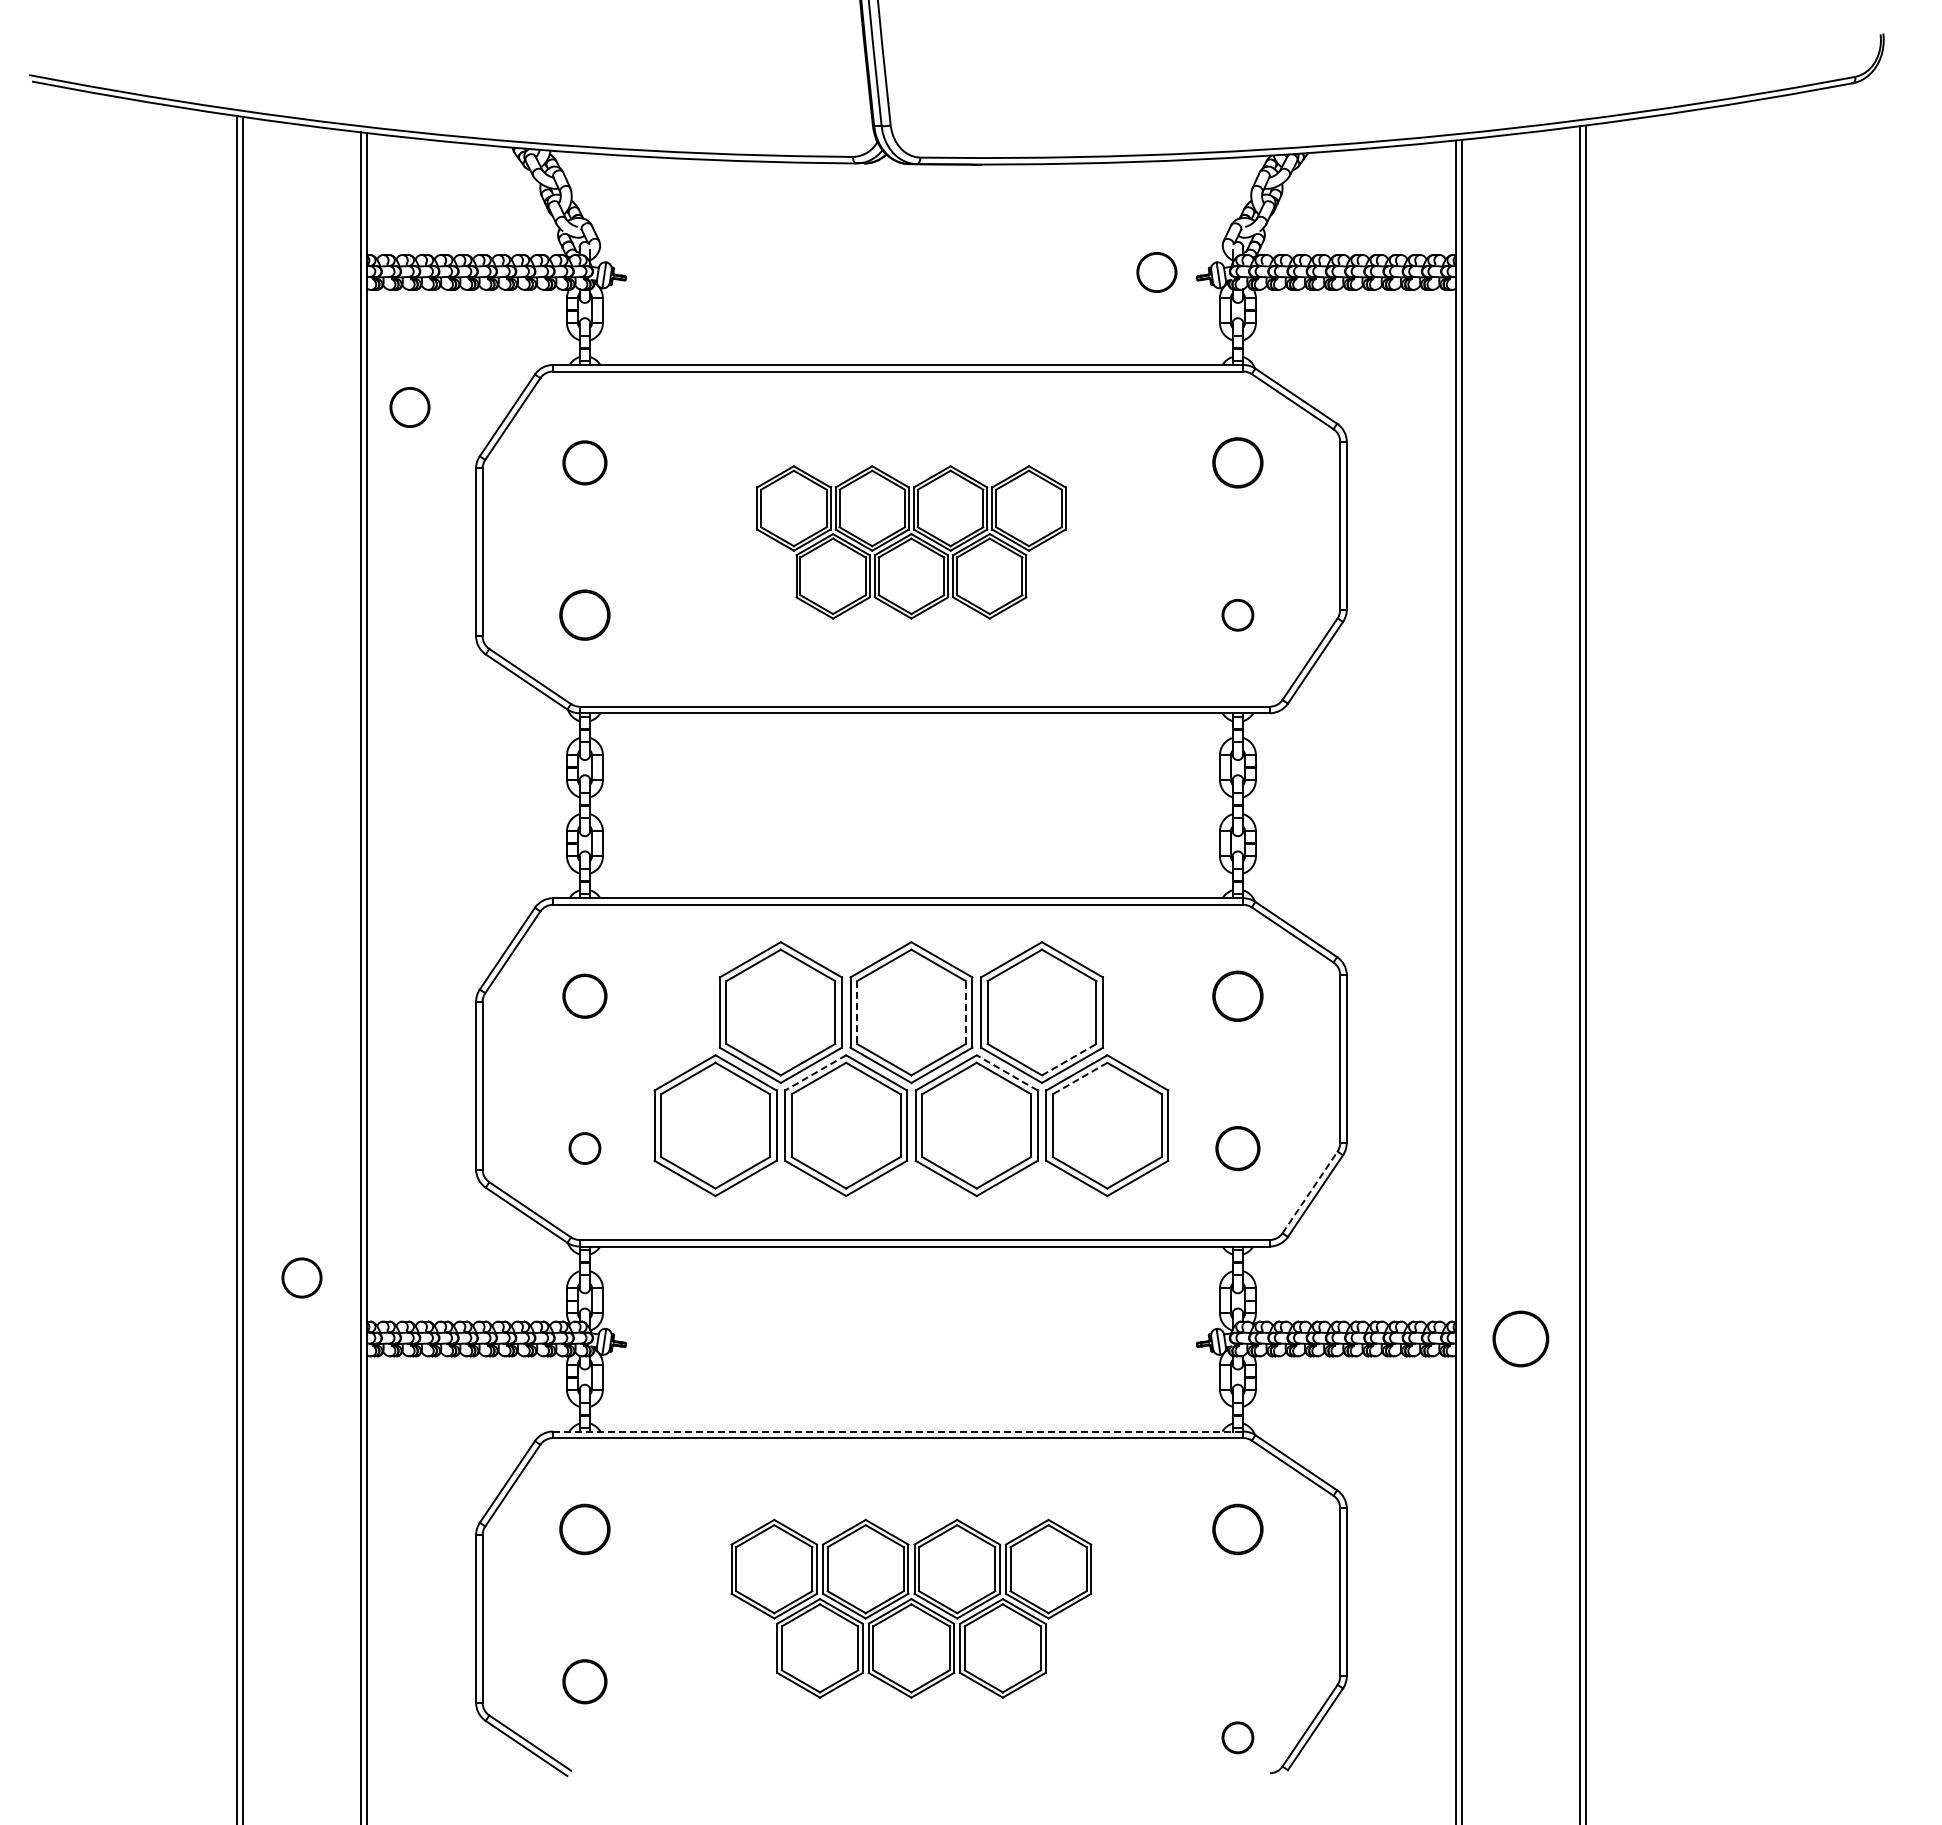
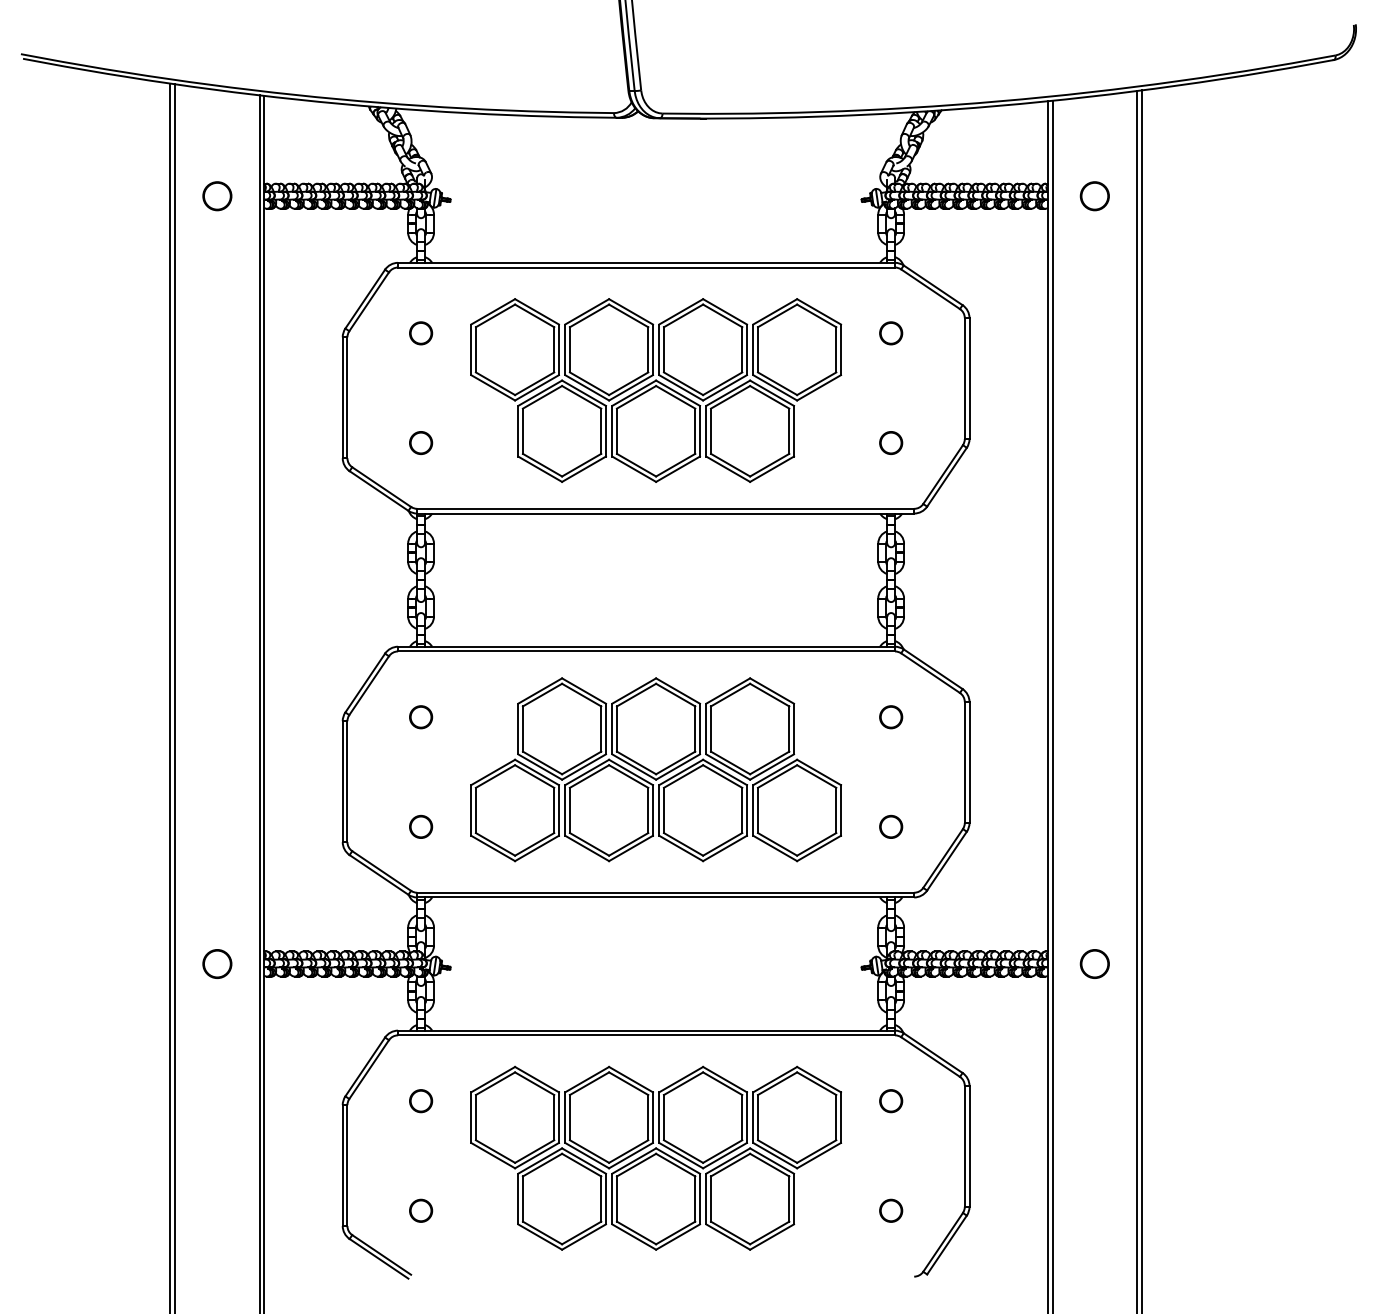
circle: (1156, 272) -> (1094, 196), moved
circle: (409, 407) -> (217, 196), moved
part: (584, 462) -> (420, 333), size x0.71
part: (1237, 462) -> (890, 333), size x0.62
part: (911, 542) -> (656, 390), size x1.67
part: (584, 615) -> (420, 443), size x0.62
part: (584, 995) -> (420, 716), size x0.71
part: (1237, 995) -> (890, 716), size x0.62
line: (965, 1012) -> (695, 728), dashed -> solid
line: (857, 1013) -> (617, 729), dashed -> solid
line: (1069, 1059) -> (769, 762), dashed -> solid
line: (1006, 1072) -> (724, 772), dashed -> solid
line: (815, 1073) -> (587, 772), dashed -> solid
line: (1079, 1078) -> (777, 776), dashed -> solid
part: (1237, 1148) -> (890, 826), size x0.71
line: (1310, 1192) -> (943, 858), dashed -> solid
circle: (301, 1277) -> (217, 963), moved
circle: (1520, 1338) -> (1094, 963), size x0.71
line: (898, 1431) -> (646, 1030), dashed -> solid
part: (584, 1529) -> (420, 1101), size x0.62
part: (1237, 1529) -> (890, 1101), size x0.62
part: (911, 1608) -> (656, 1158), size x1.43
part: (584, 1681) -> (420, 1210), size x0.71
part: (1237, 1737) -> (890, 1210), moved

